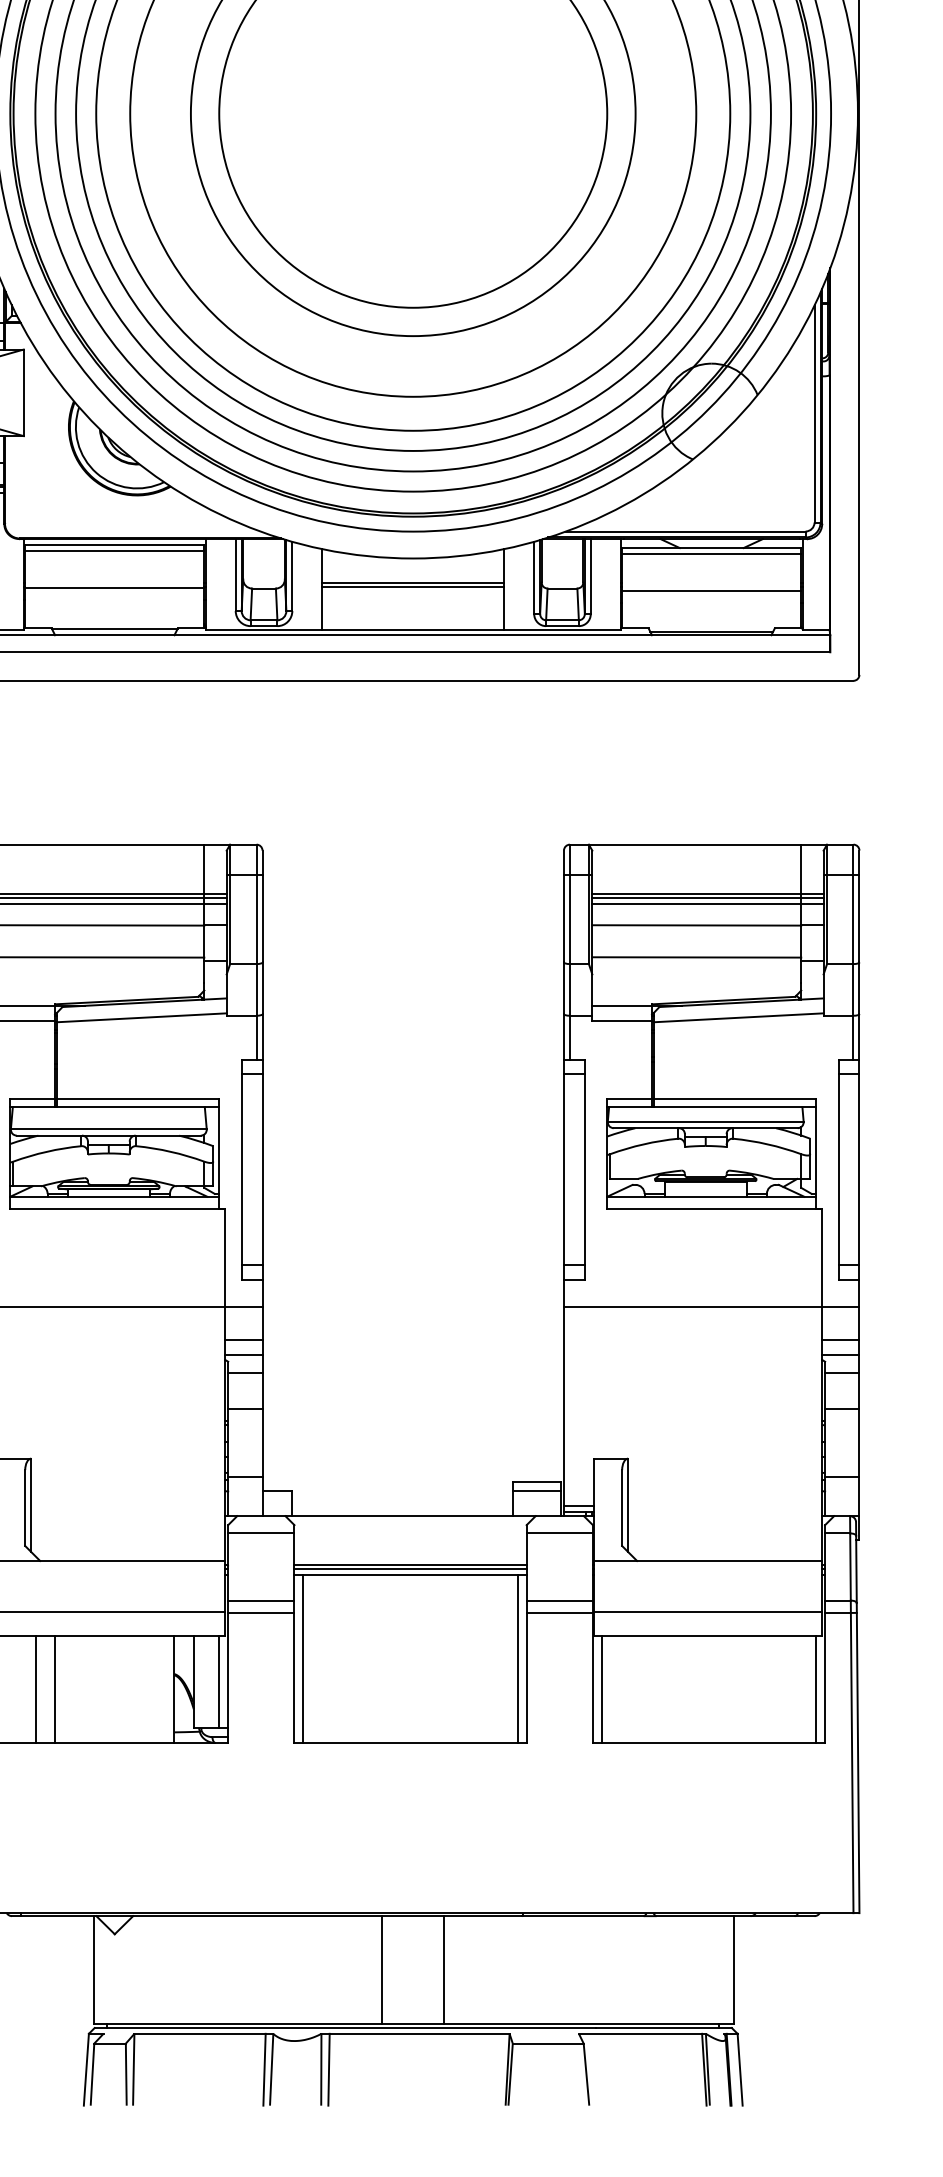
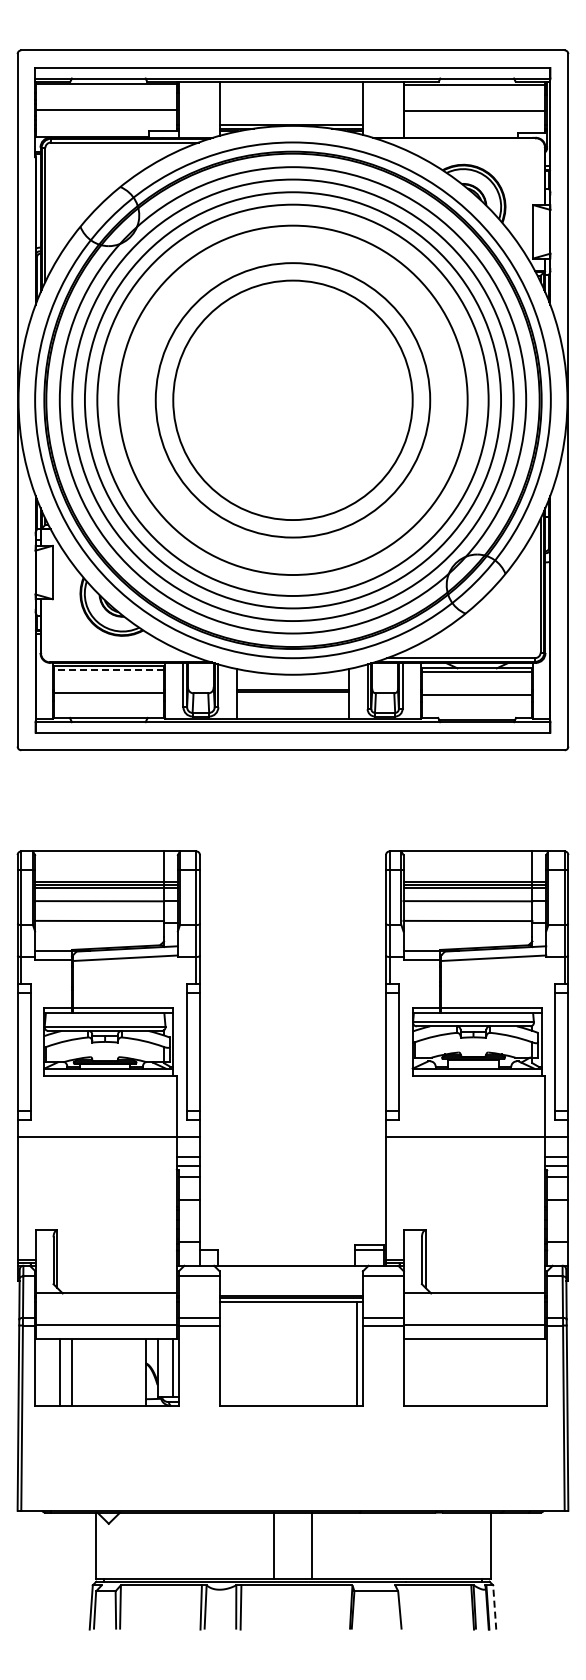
line: (114, 551) -> (108, 670), solid -> dashed
line: (303, 1658) -> (225, 1353), removed
line: (602, 1689) -> (409, 1372), removed
line: (815, 1689) -> (541, 1372), removed
line: (739, 2068) -> (494, 1606), solid -> dashed

